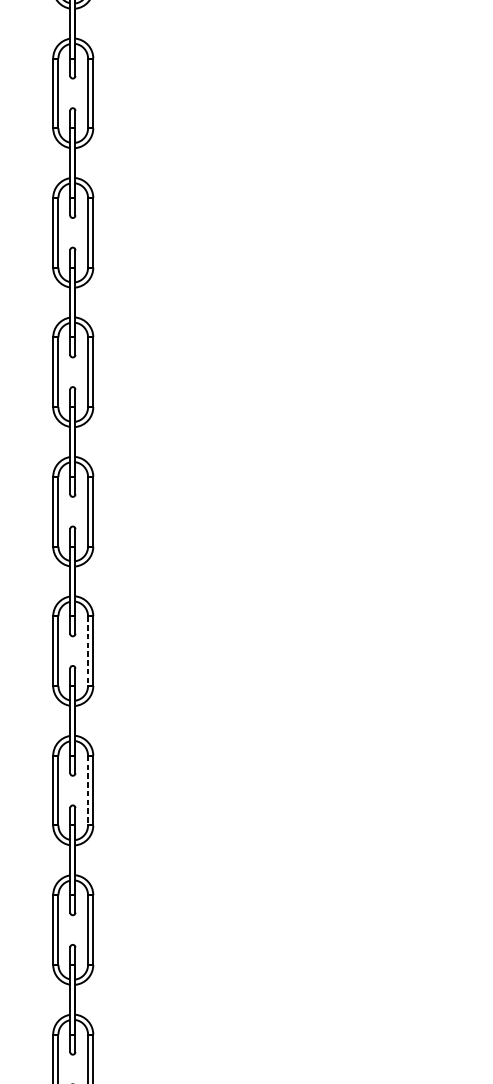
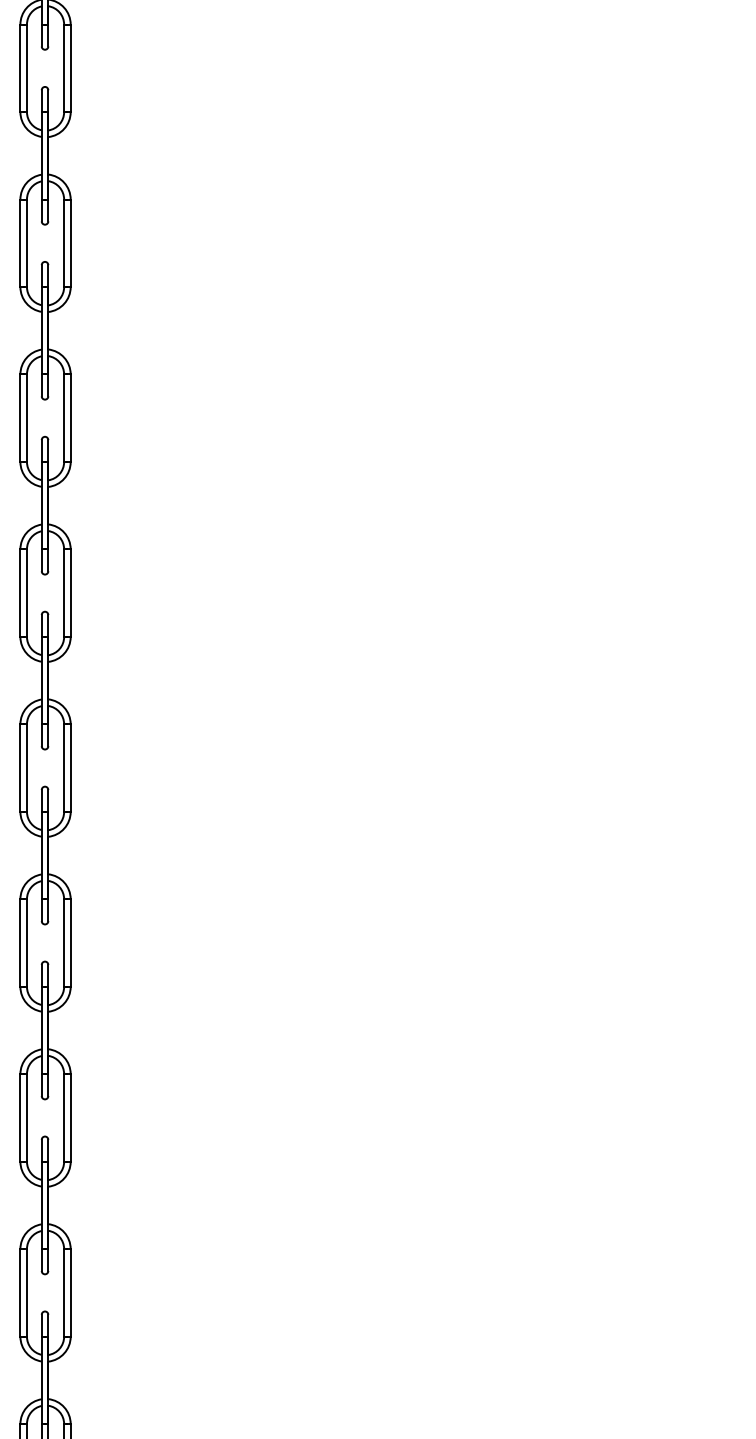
line: (88, 651) -> (64, 768), dashed -> solid
line: (88, 790) -> (64, 943), dashed -> solid

